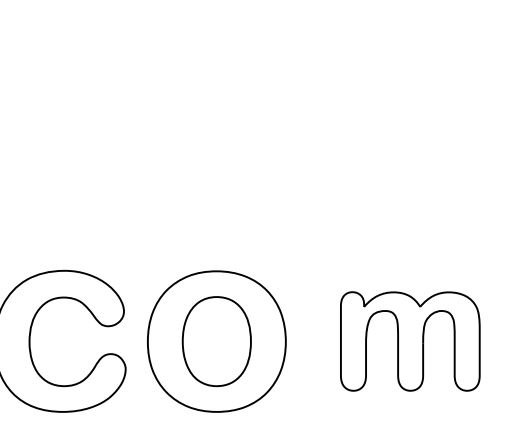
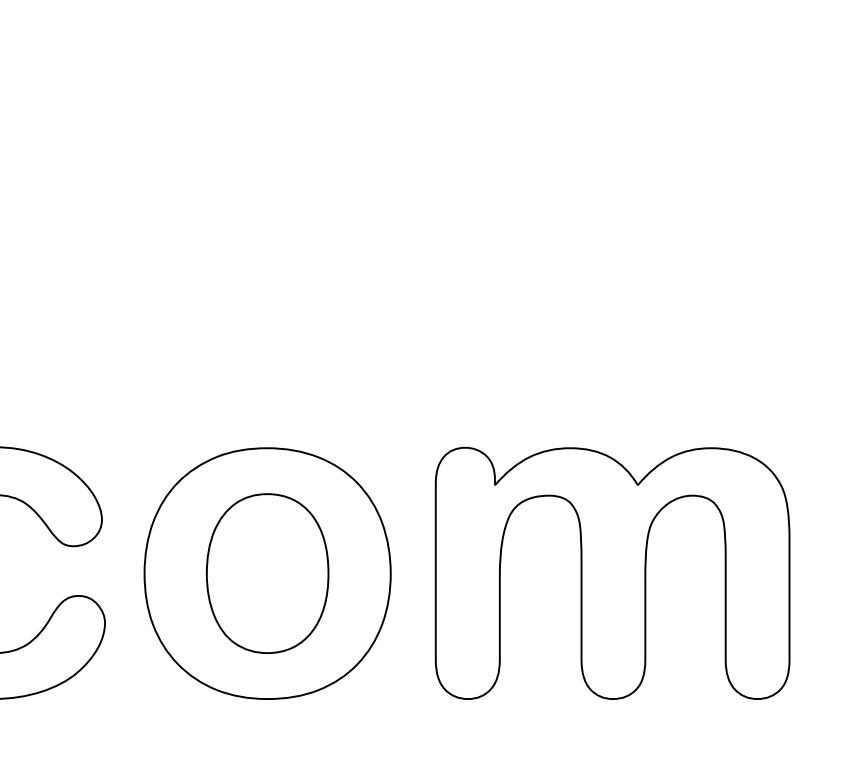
part: (410, 341) -> (613, 573), size x1.43

